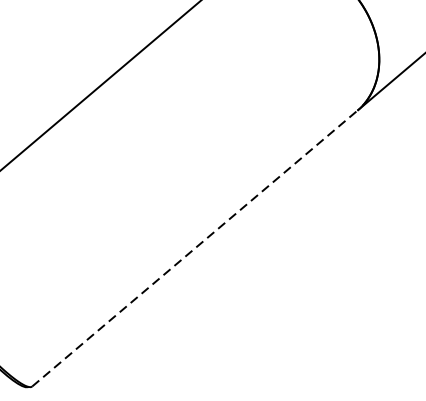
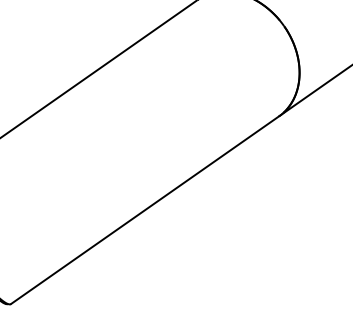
line: (195, 248) -> (145, 210), dashed -> solid

